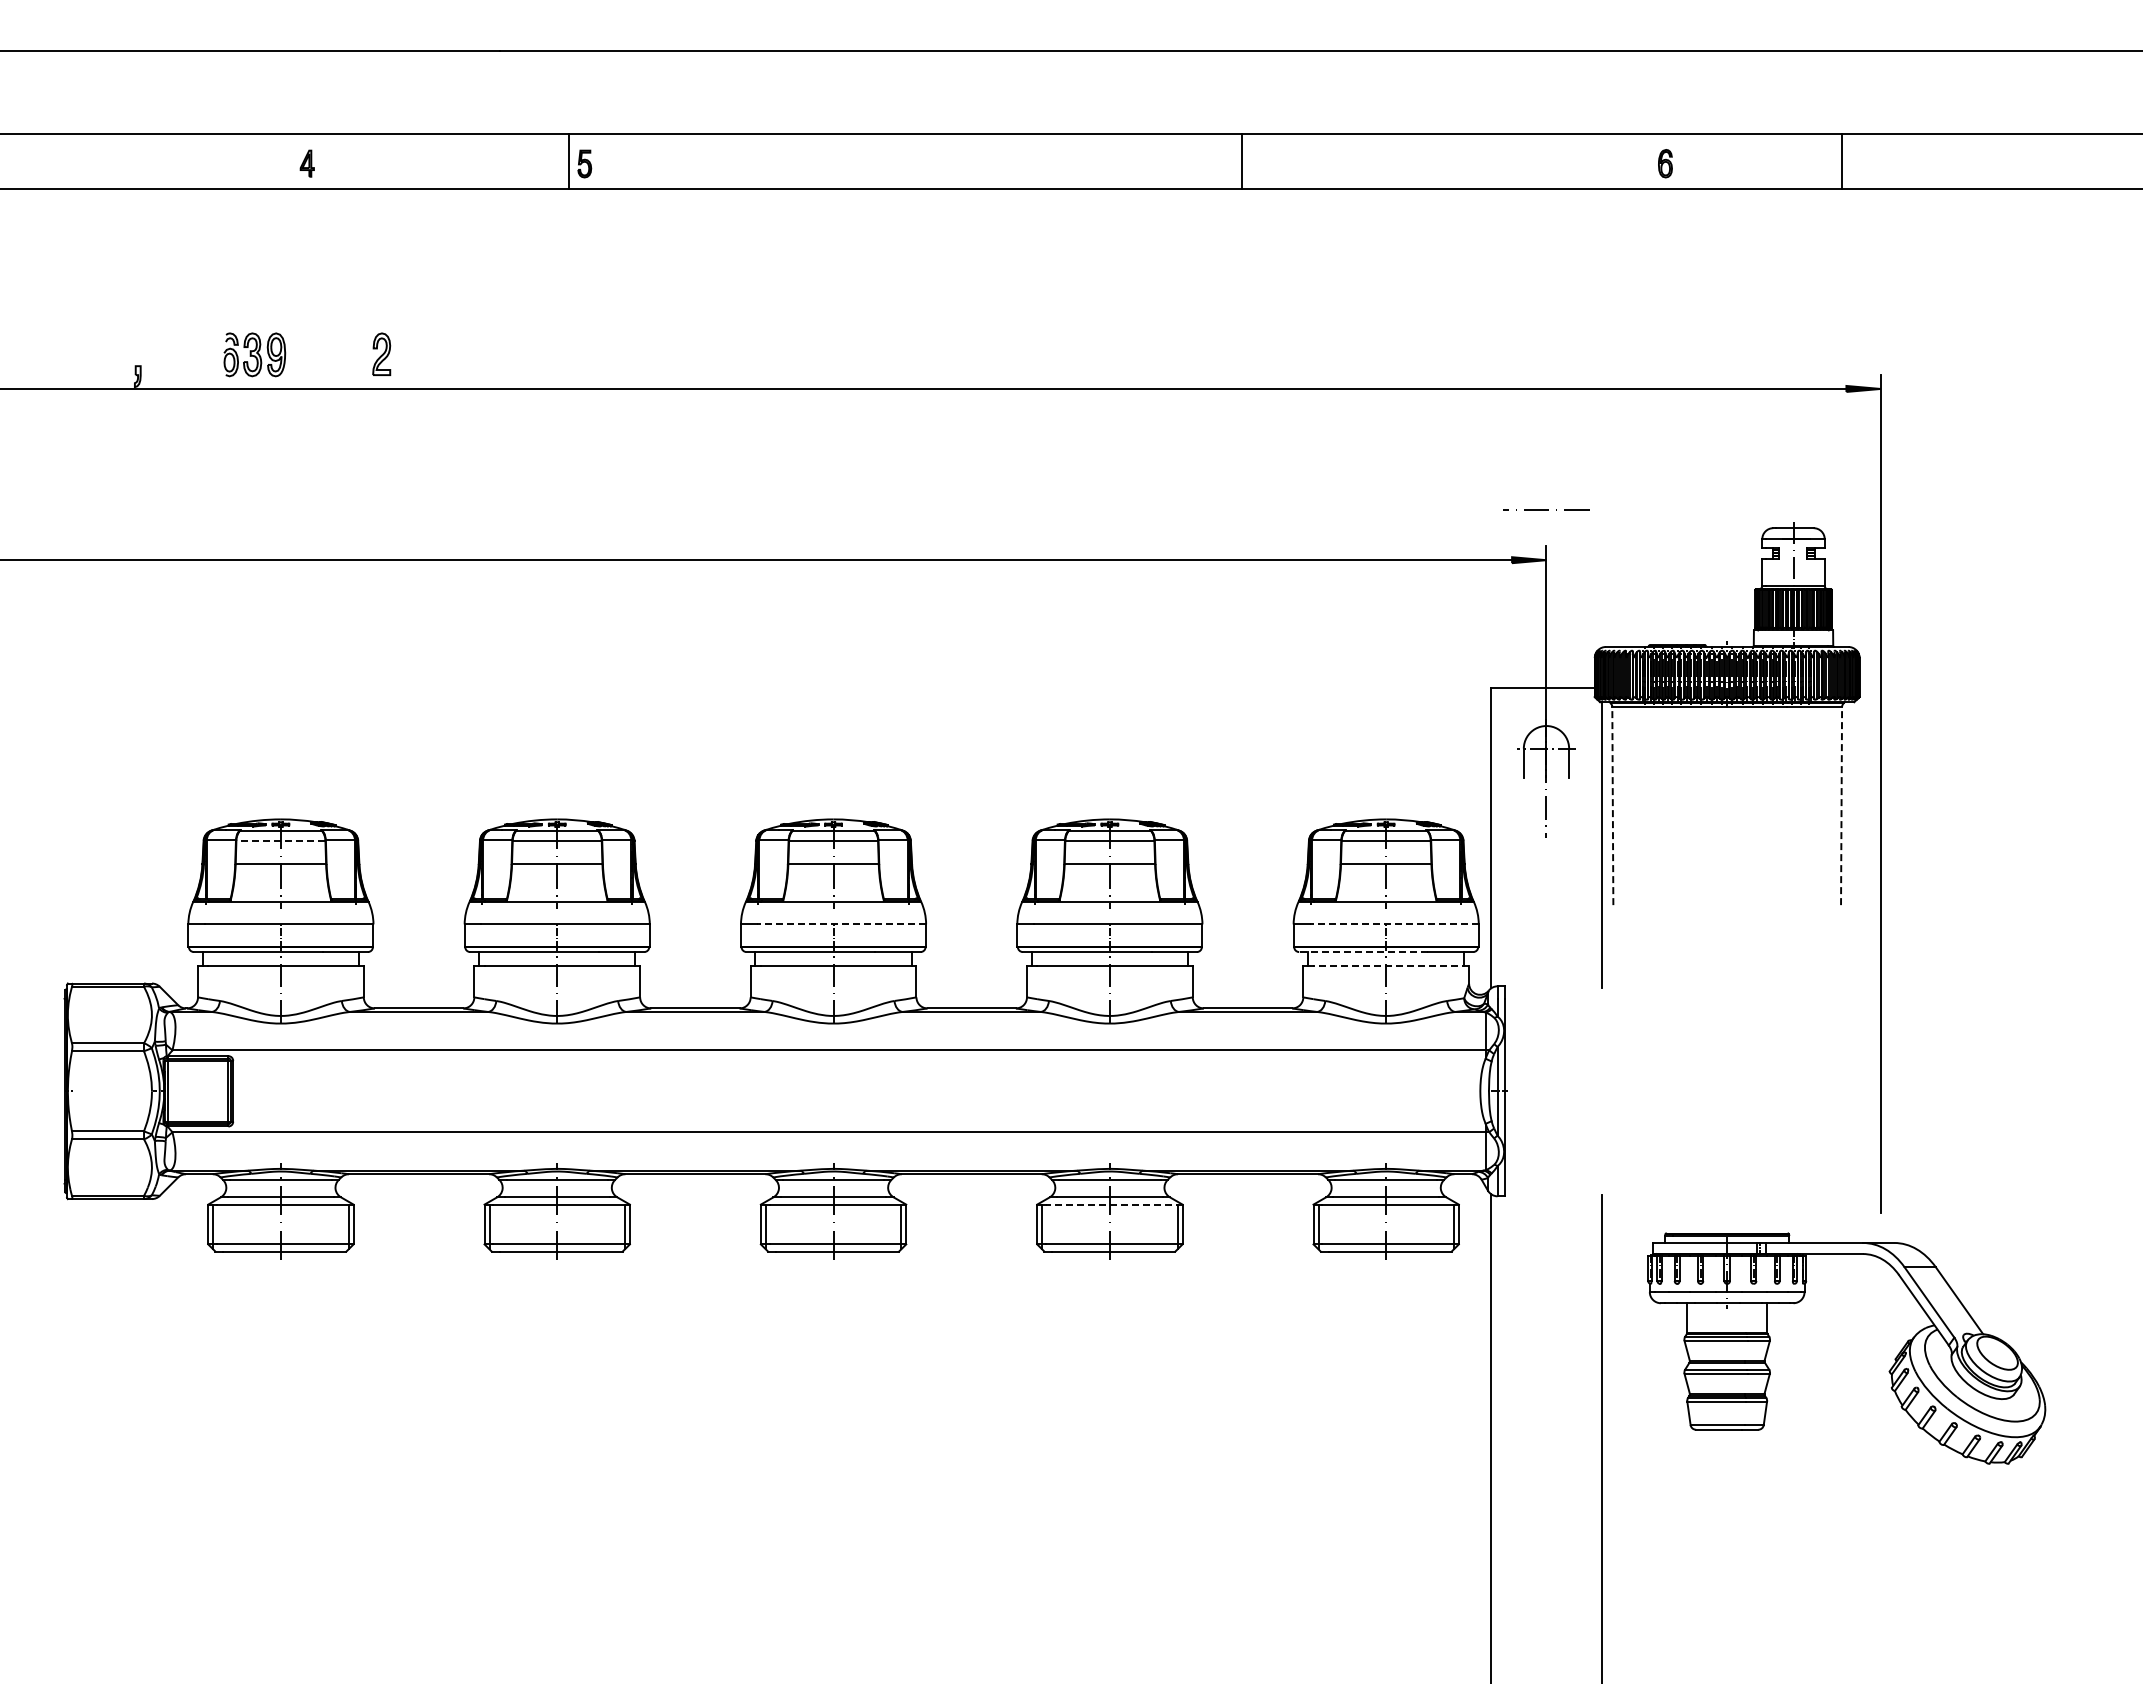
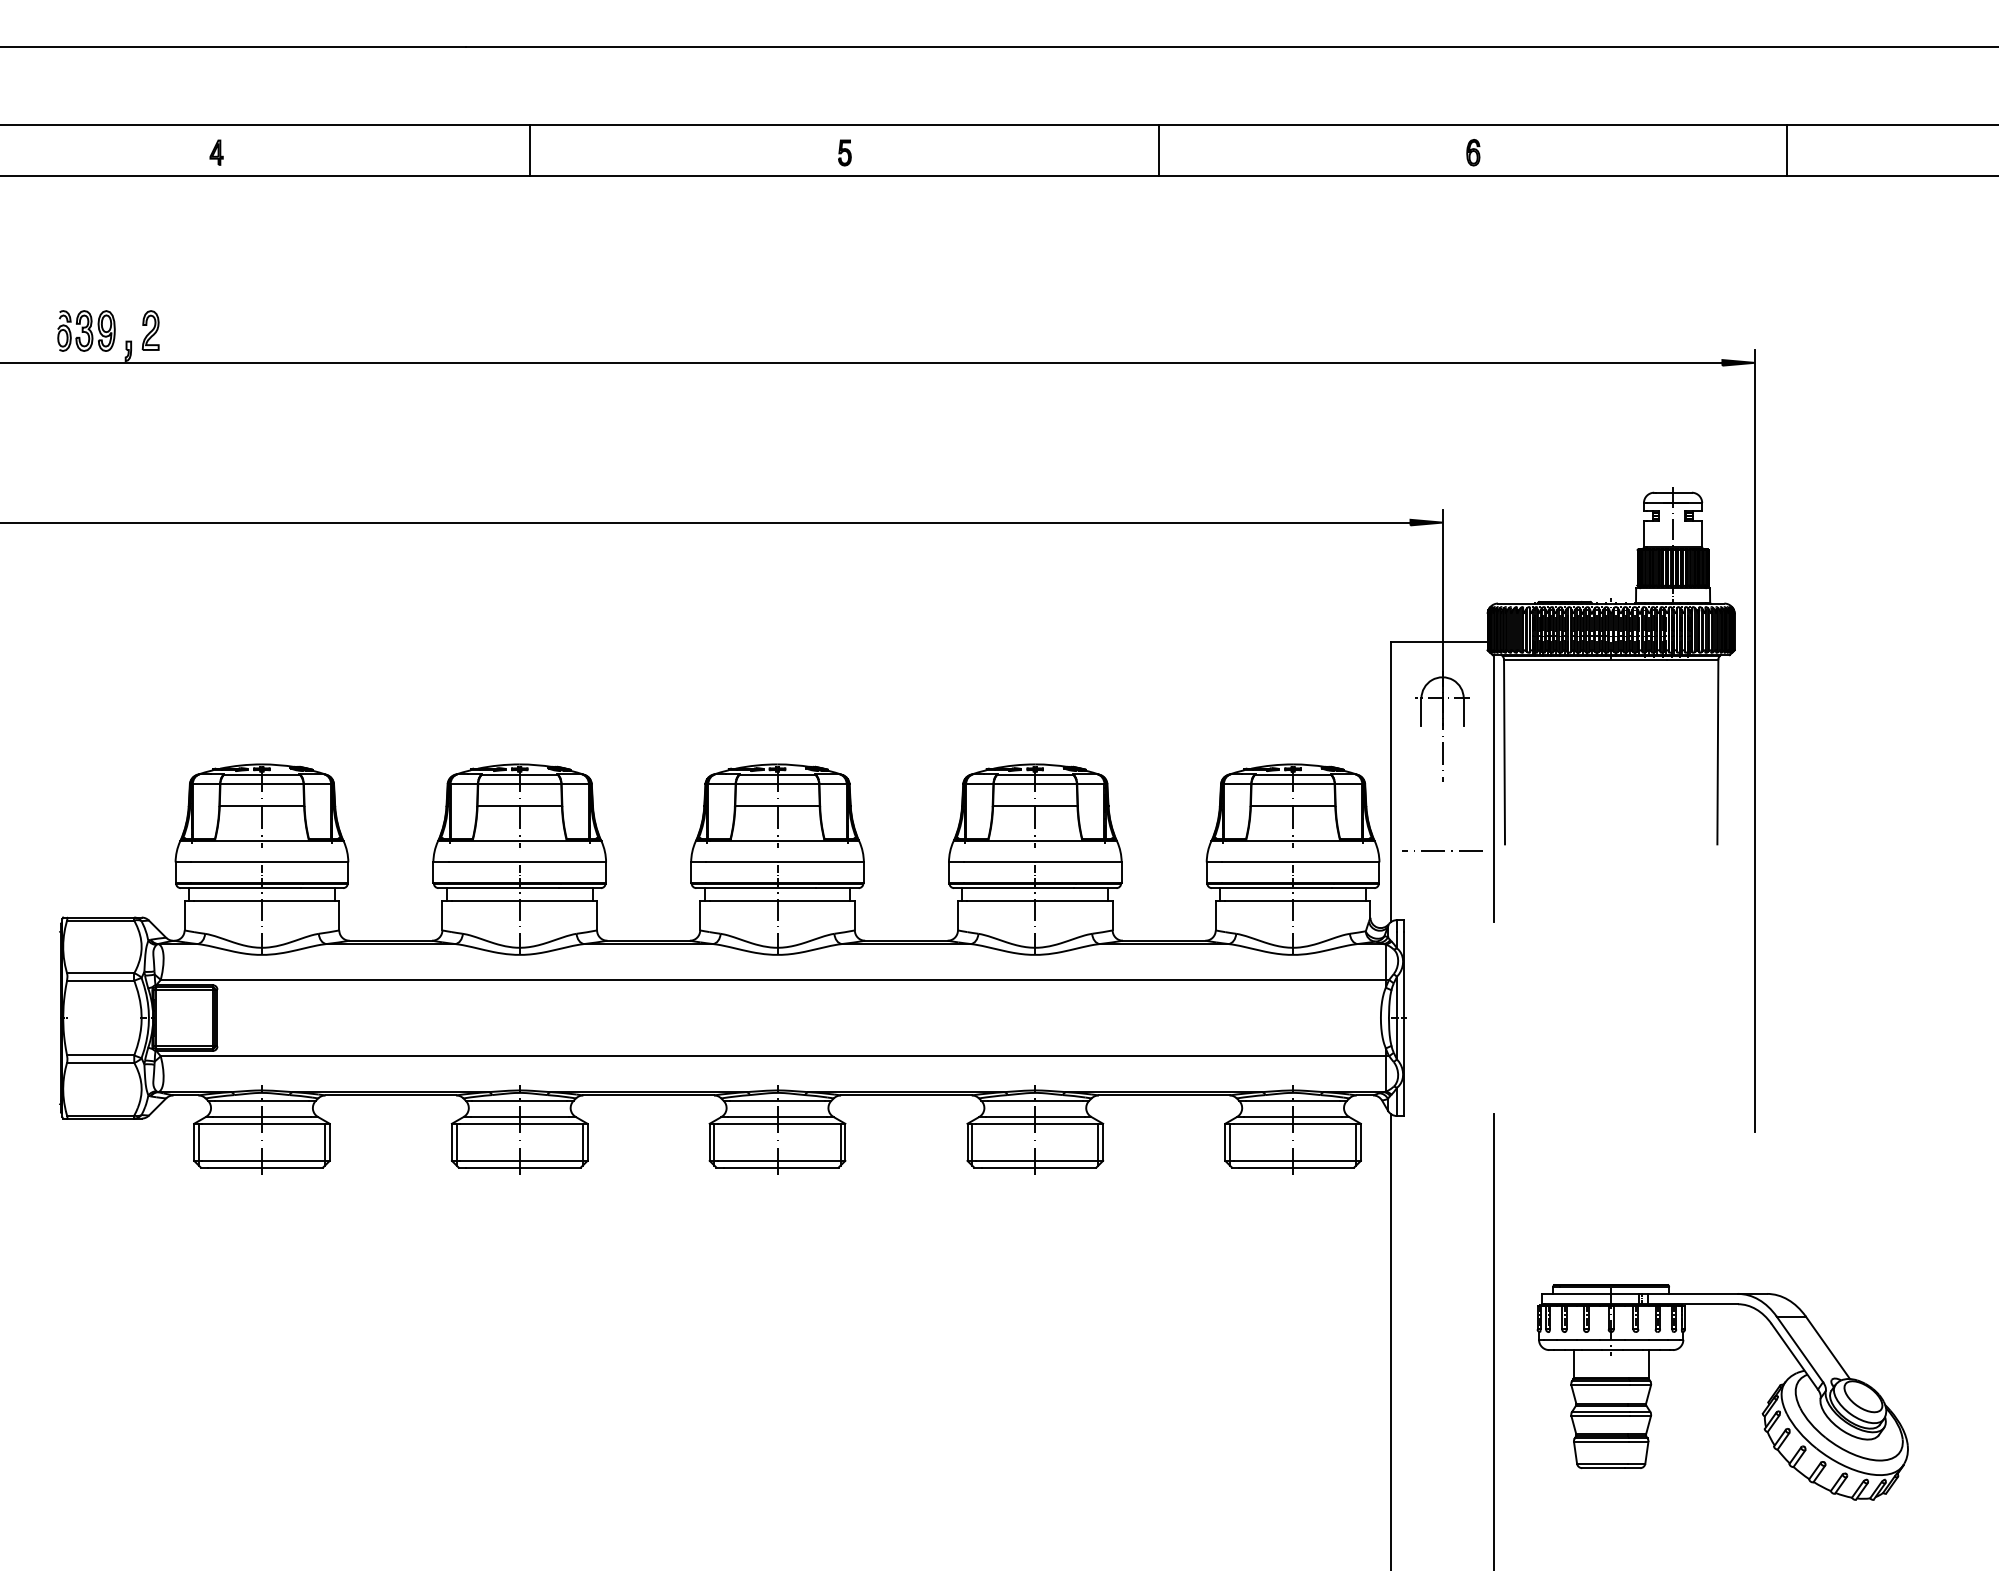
line: (1841, 160) -> (1786, 149), moved
part: (306, 163) -> (215, 152), moved
part: (584, 163) -> (844, 152), moved
part: (1665, 163) -> (1473, 152), moved
part: (381, 353) -> (150, 329), moved
part: (254, 354) -> (86, 330), moved
line: (1546, 509) -> (1442, 850), moved
line: (1612, 805) -> (1504, 751), dashed -> solid
line: (1841, 805) -> (1717, 751), dashed -> solid
line: (280, 840) -> (261, 784), dashed -> solid
line: (841, 924) -> (784, 862), dashed -> solid
line: (1393, 924) -> (1299, 862), dashed -> solid
line: (1363, 952) -> (1271, 888), dashed -> solid
line: (1391, 965) -> (1298, 900), dashed -> solid
line: (1113, 1204) -> (1038, 1123), dashed -> solid
part: (1889, 1369) -> (1762, 1411), moved

